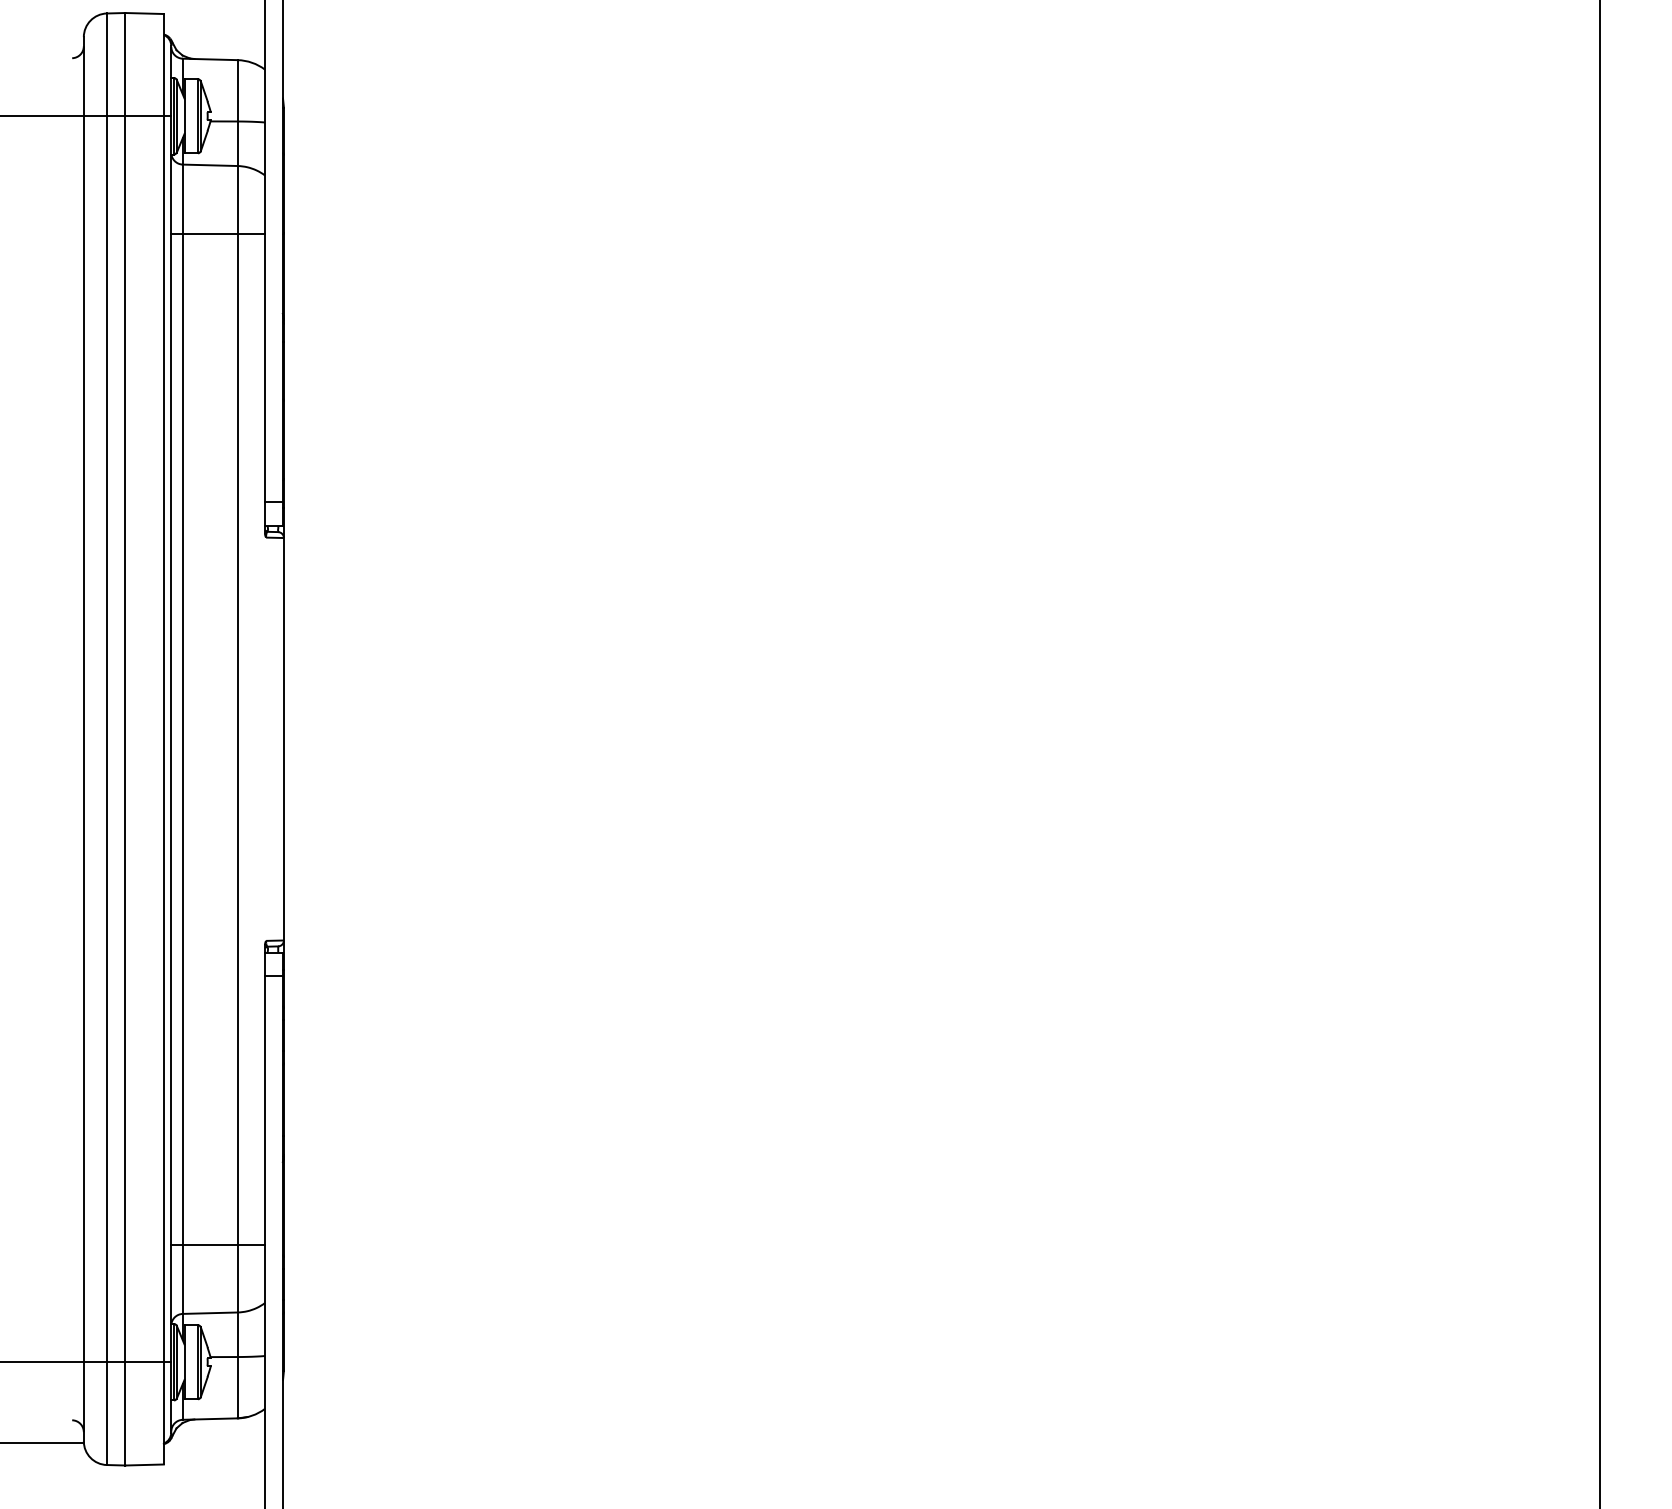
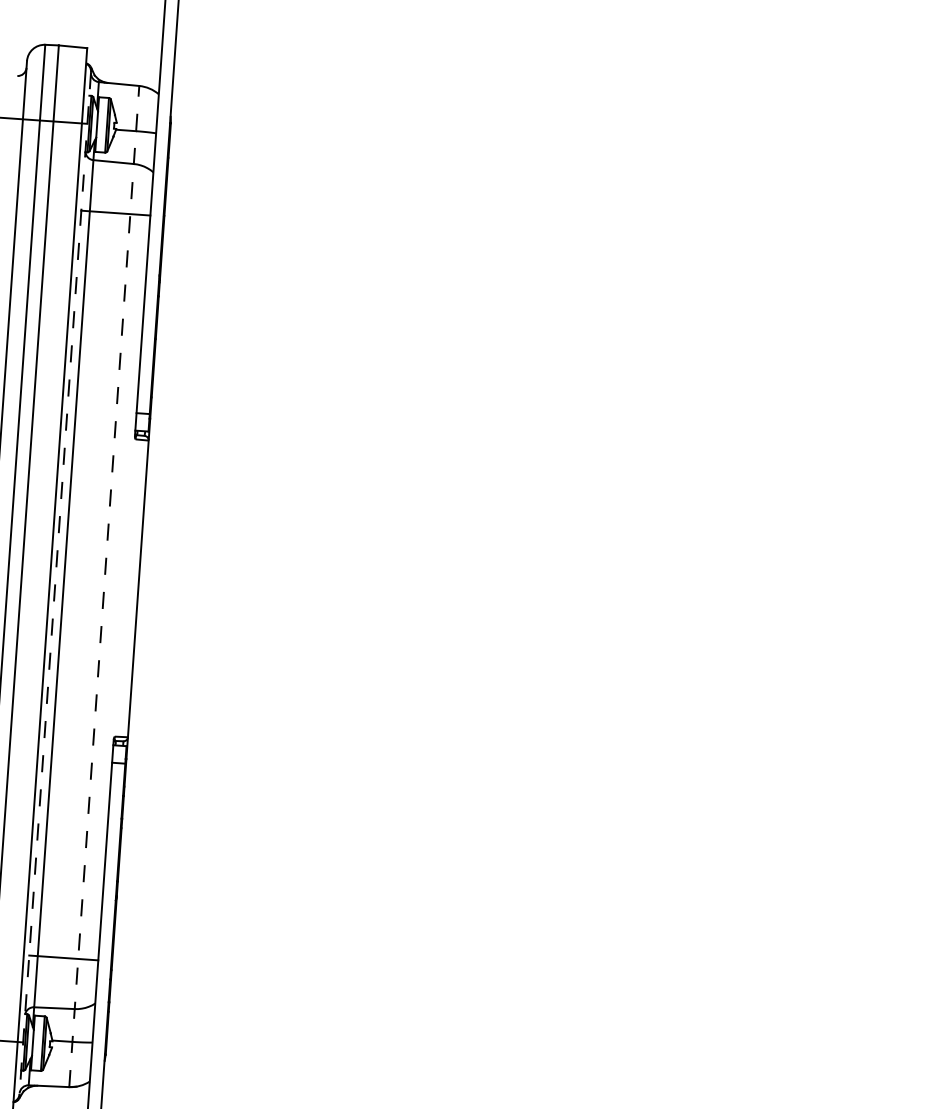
line: (237, 738) -> (104, 585), solid -> dashed
line: (171, 739) -> (55, 583), solid -> dashed

